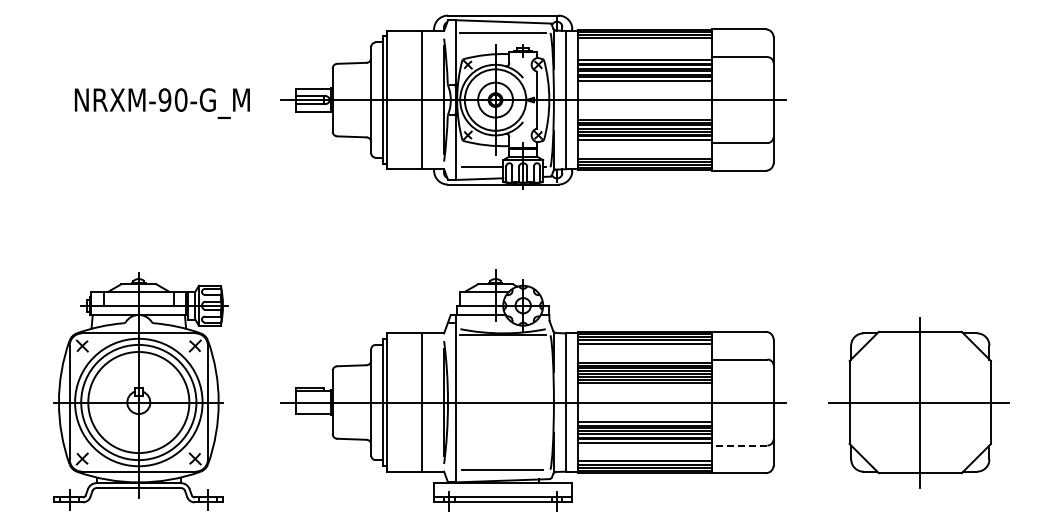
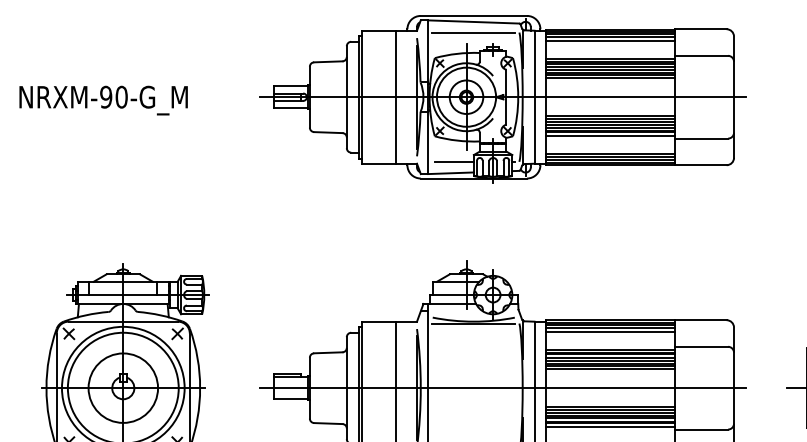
line: (644, 41) -> (609, 40), added
text: (161, 103) -> (102, 100), moved
circle: (138, 402) -> (122, 388), size x0.71
line: (739, 445) -> (701, 429), dashed -> solid

